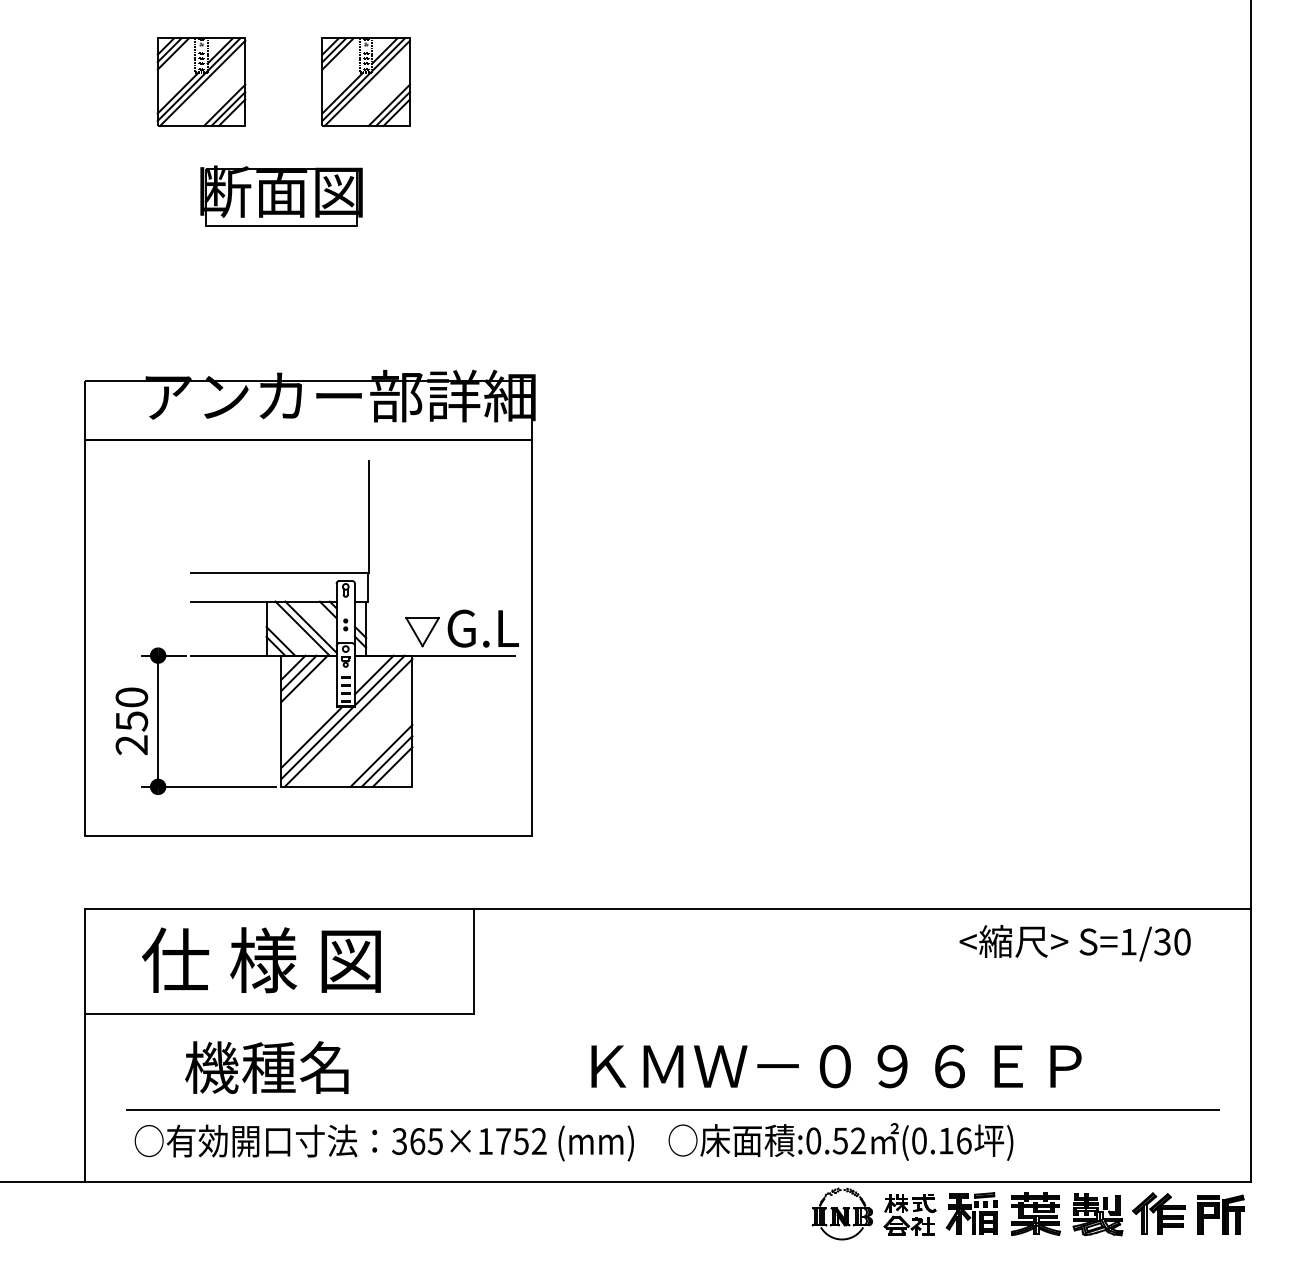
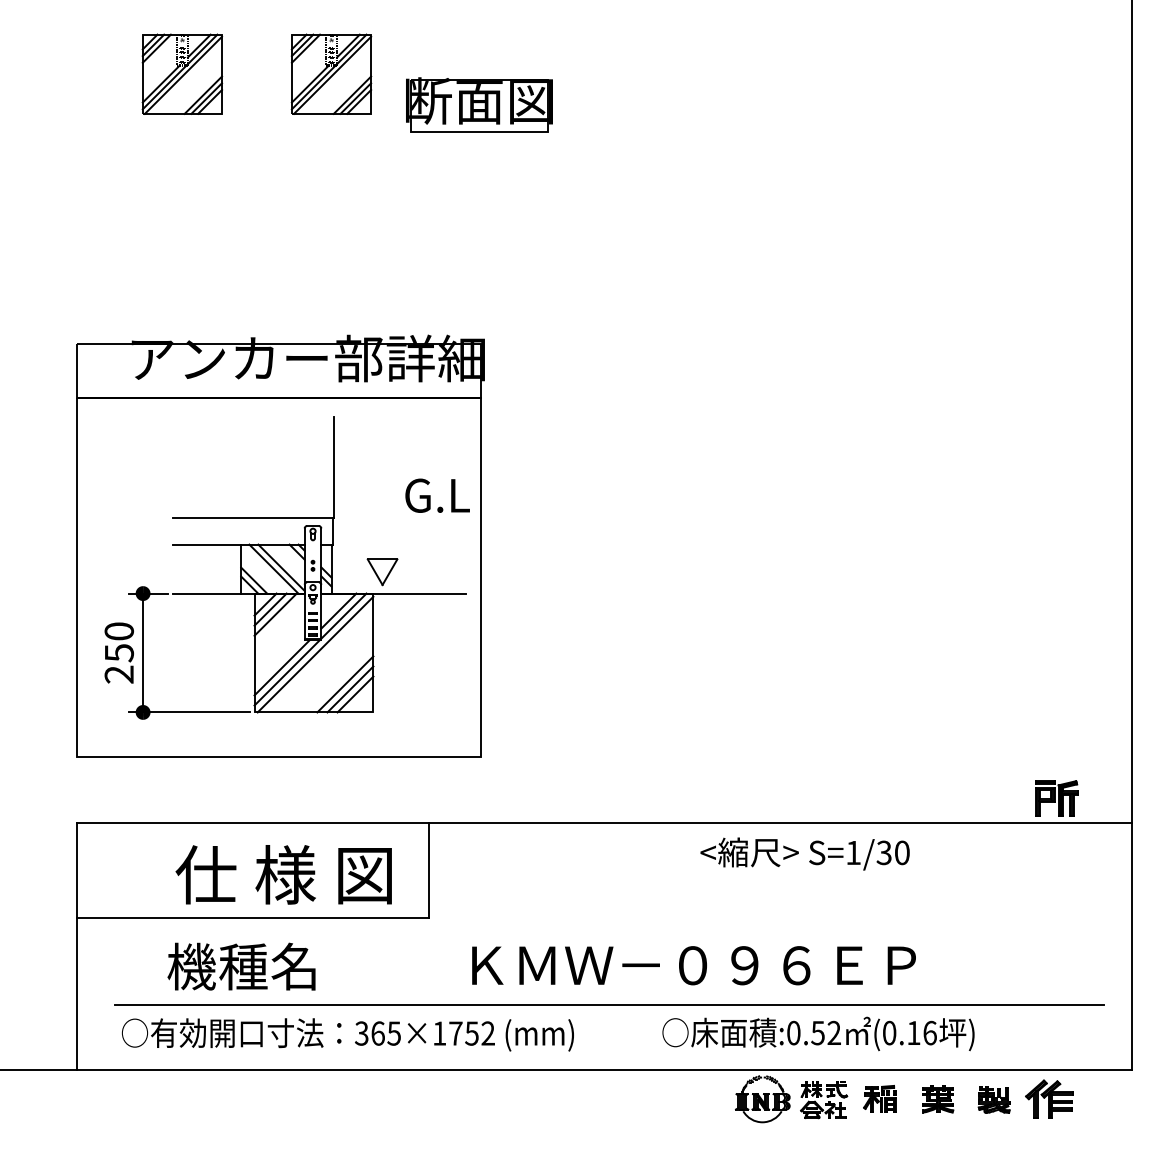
part: (281, 195) -> (479, 104), moved
text: (482, 628) -> (436, 495), moved
text: (1074, 943) -> (804, 854), moved
text: (261, 960) -> (283, 875), moved
text: (836, 1066) -> (694, 965), moved
text: (840, 1141) -> (818, 1033), moved
part: (971, 1213) -> (879, 1098), size x0.7
part: (1035, 1213) -> (937, 1098), size x0.7
part: (1097, 1214) -> (993, 1099), size x0.7
part: (1220, 1214) -> (1056, 798), moved

